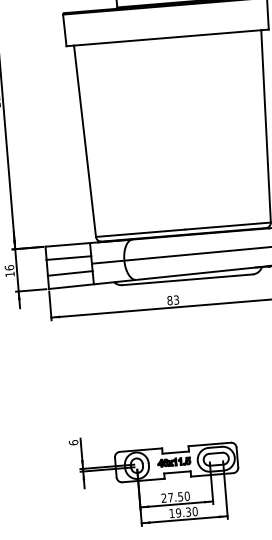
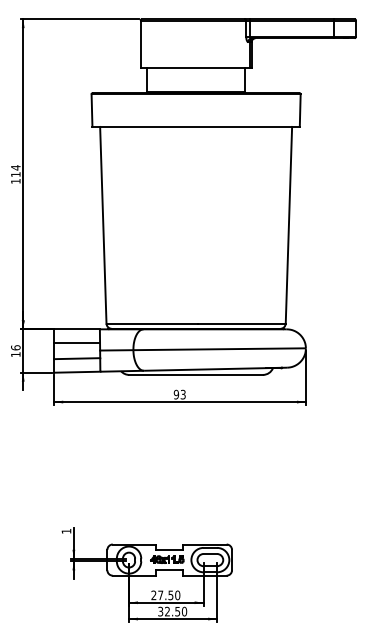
text: (169, 300) -> (176, 394), 83 -> 93
text: (73, 441) -> (66, 530), 6 -> 1
text: (180, 512) -> (169, 611), 19.30 -> 32.50

